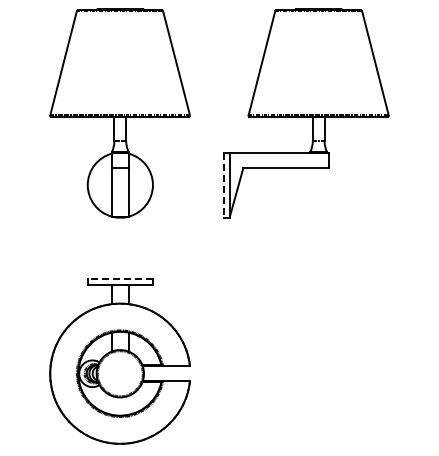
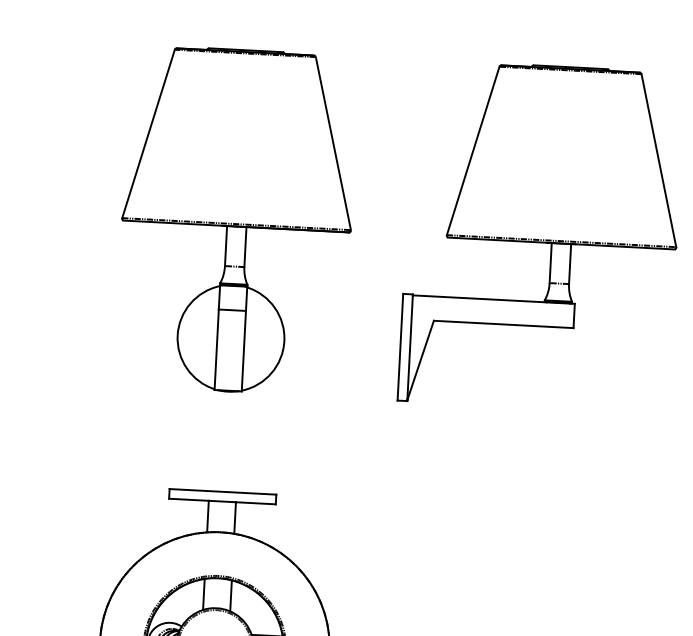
line: (223, 185) -> (399, 347), dashed -> solid
line: (120, 278) -> (223, 491), dashed -> solid

